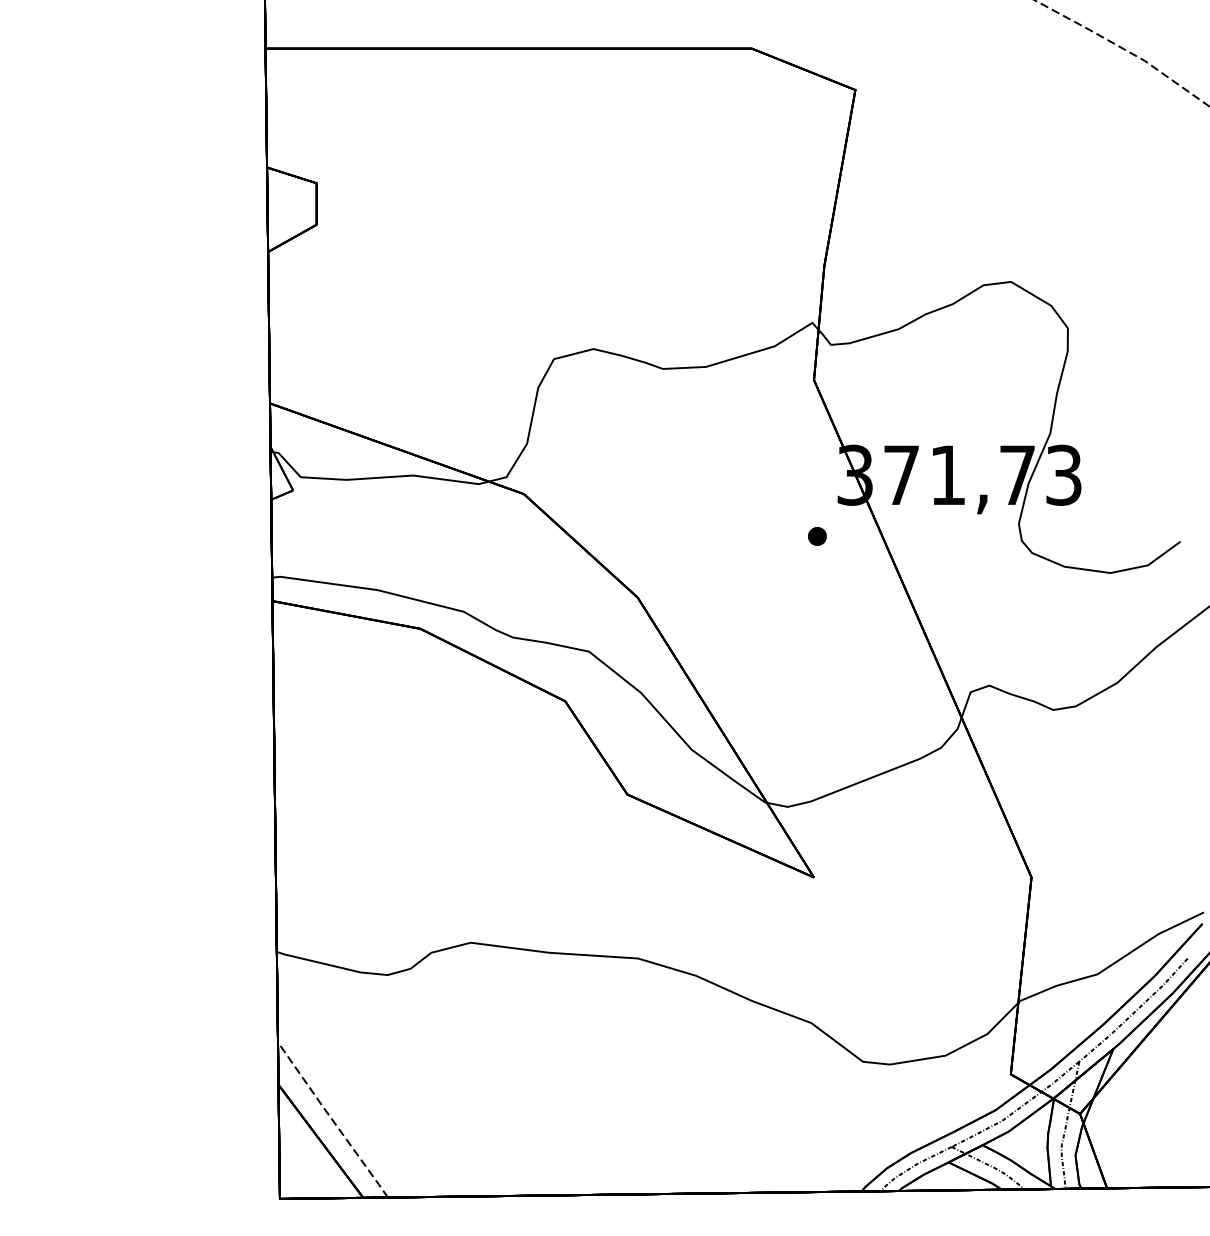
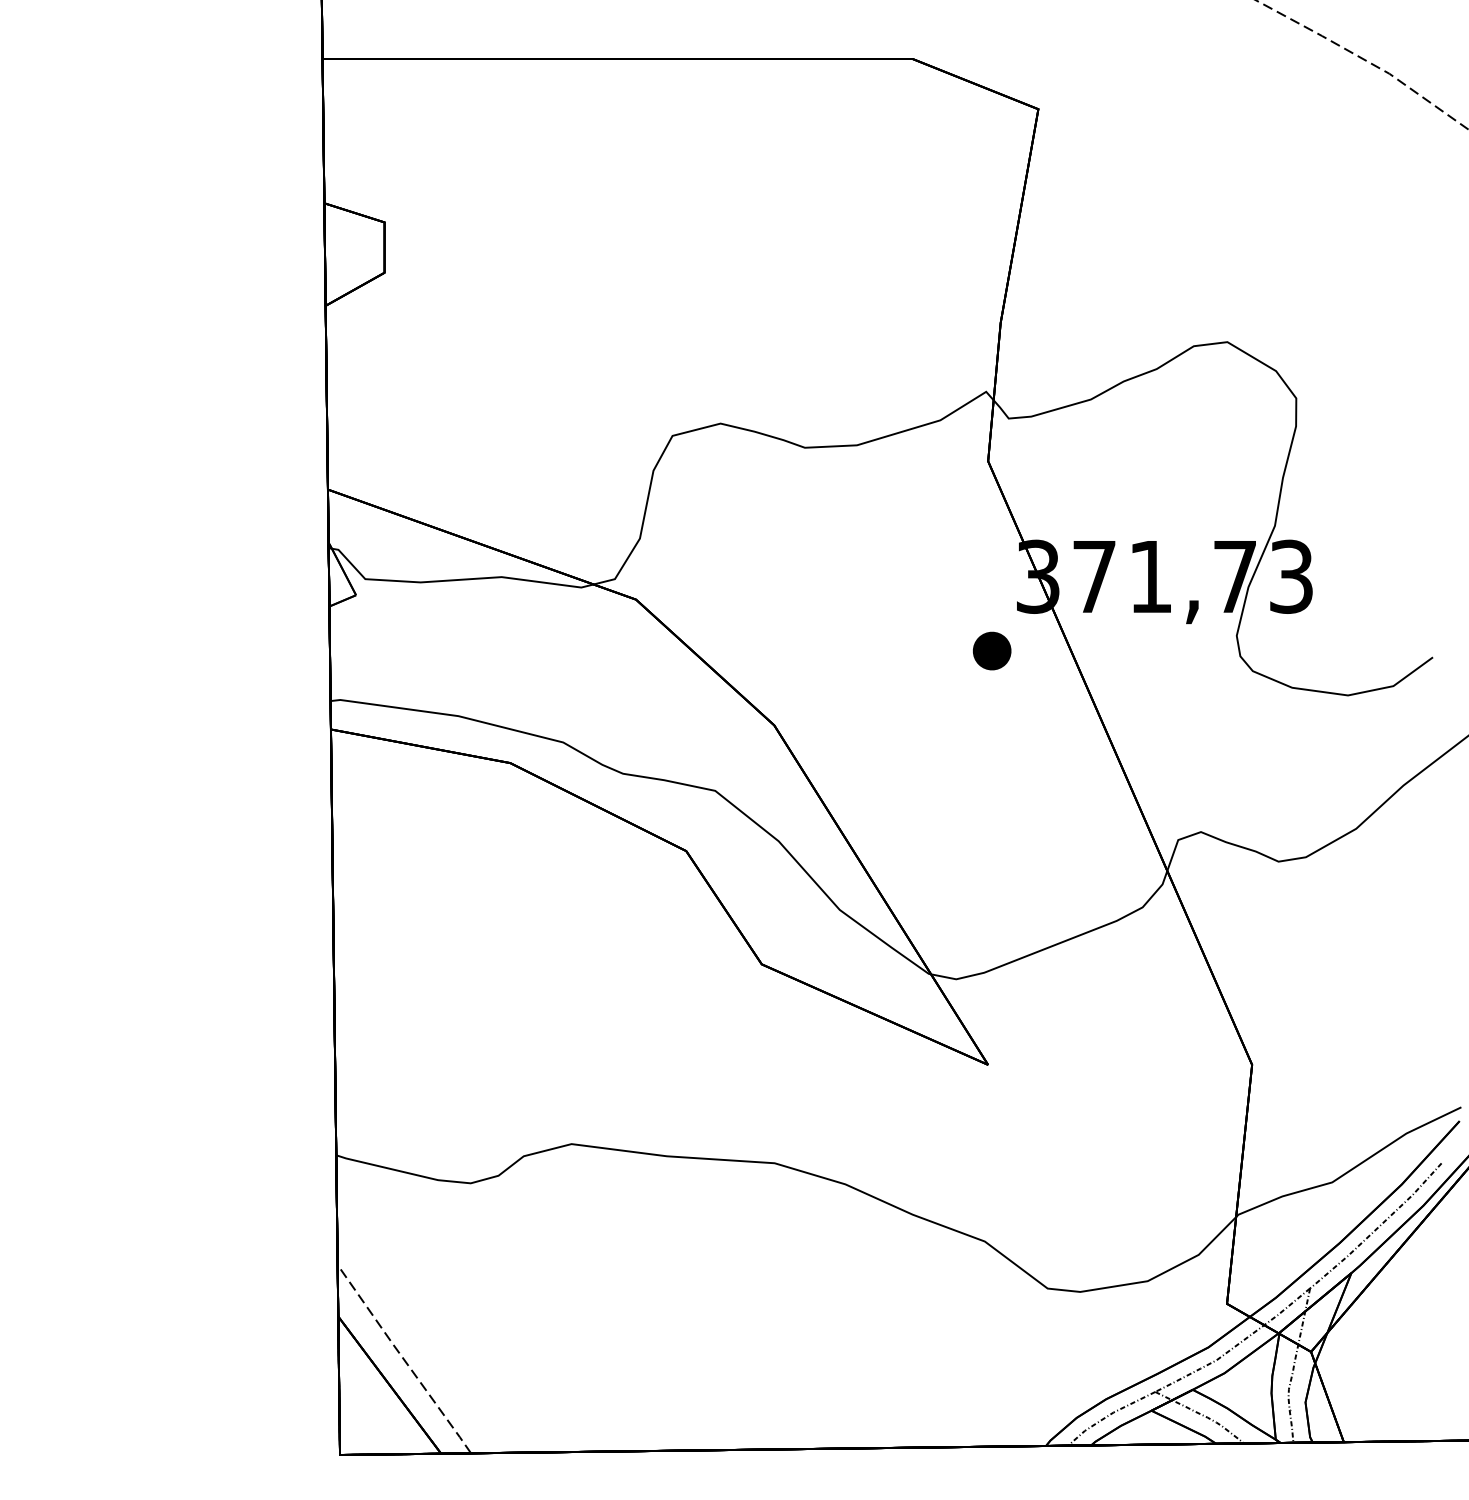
part: (817, 536) -> (992, 650), size x1.67

